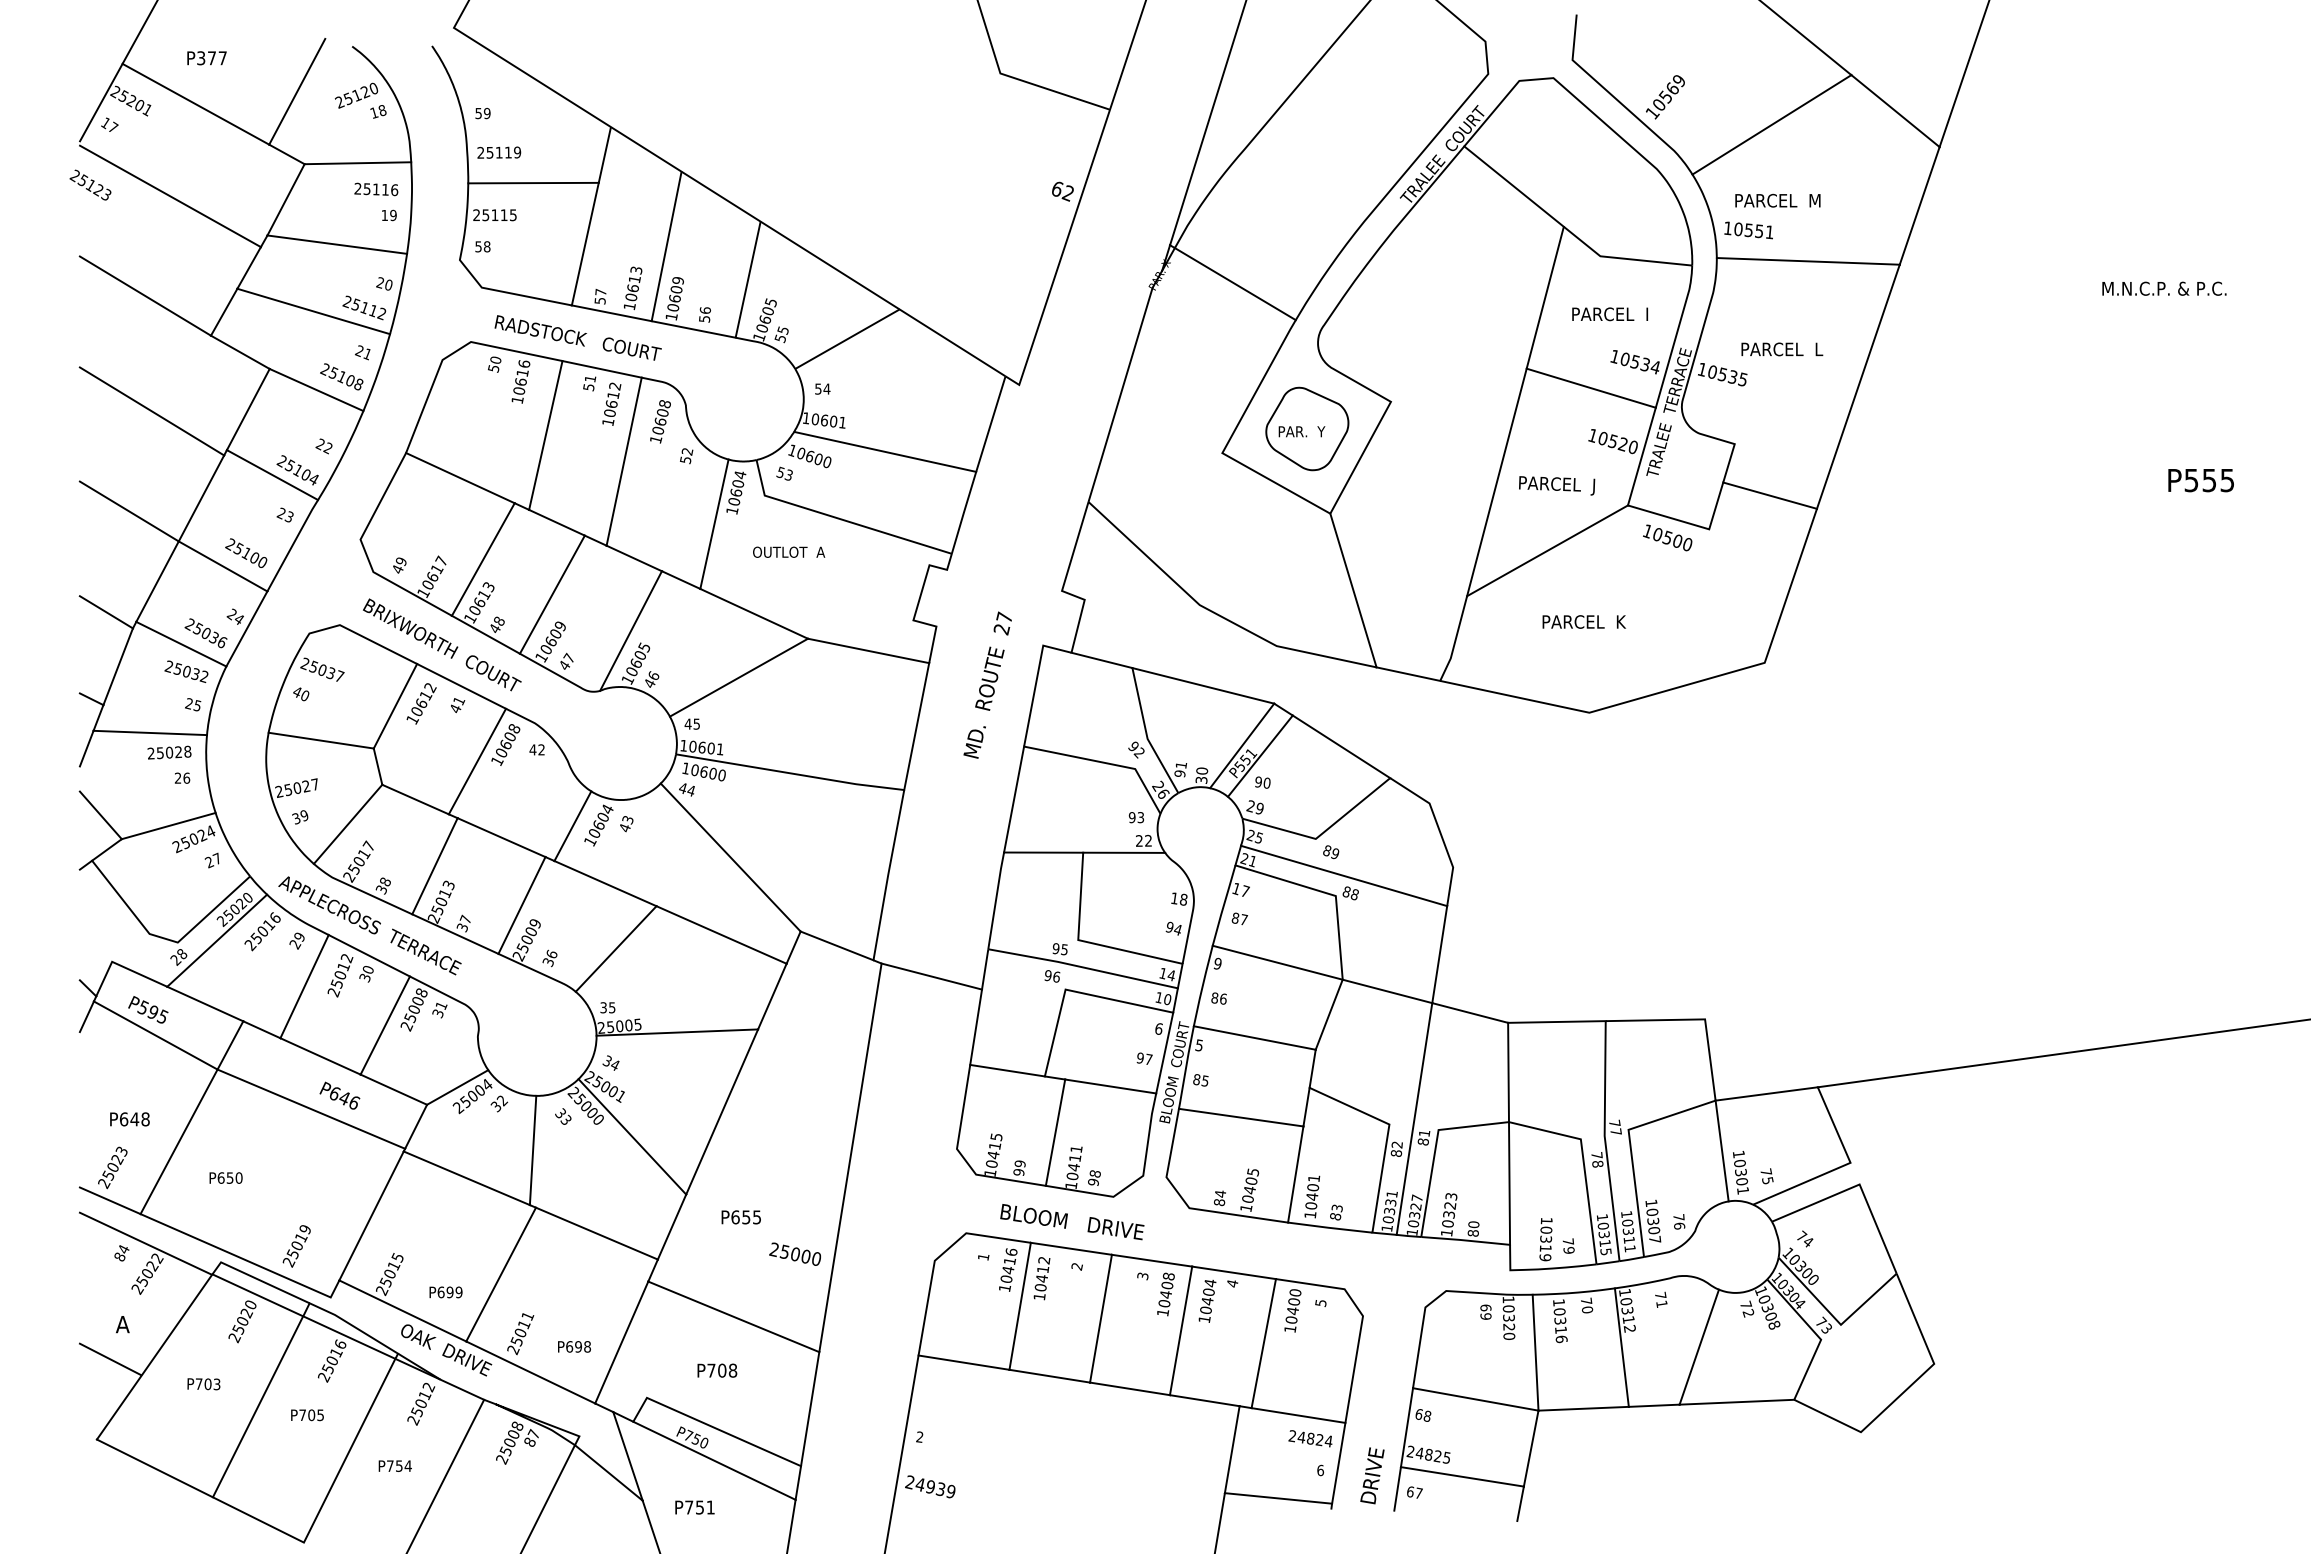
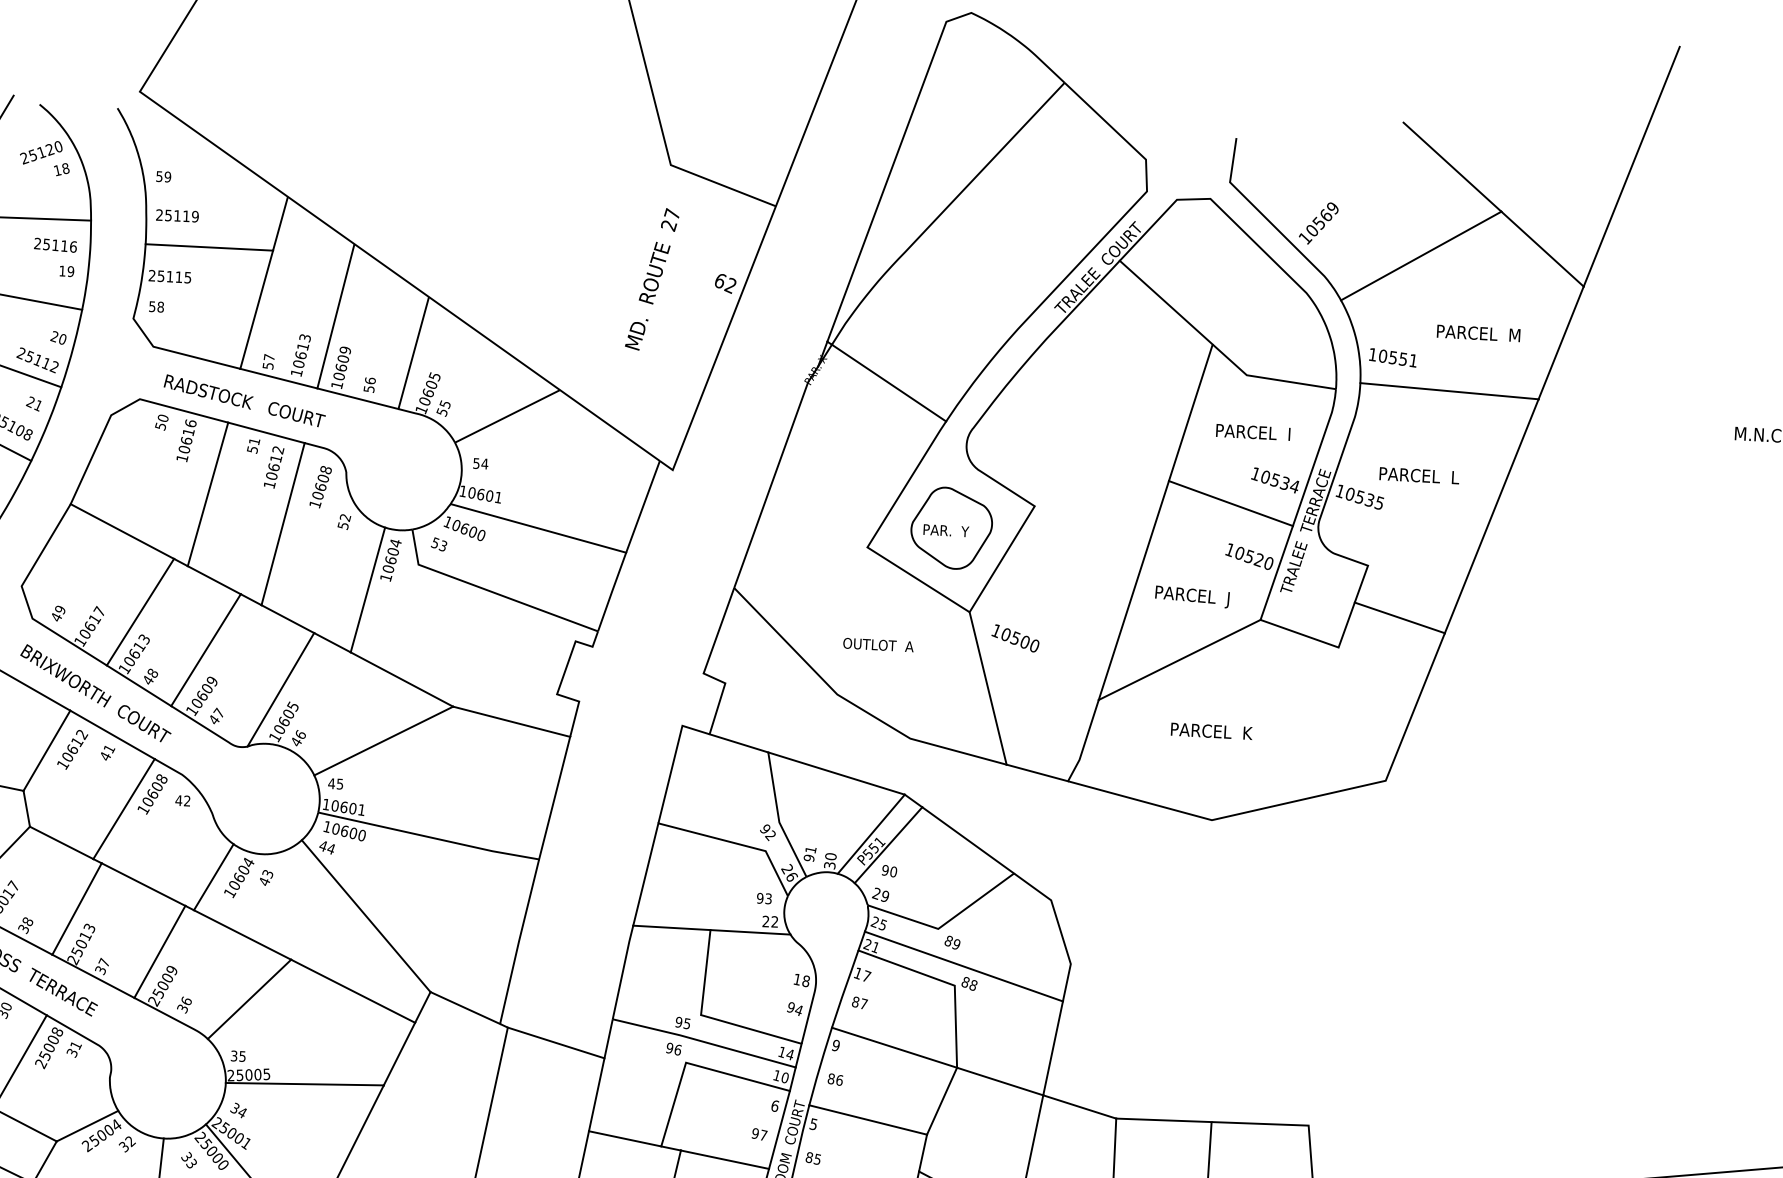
text: (1777, 200) -> (1478, 333), moved
text: (1667, 537) -> (1015, 638), moved
text: (789, 551) -> (878, 644), moved
text: (987, 684) -> (652, 278), moved

